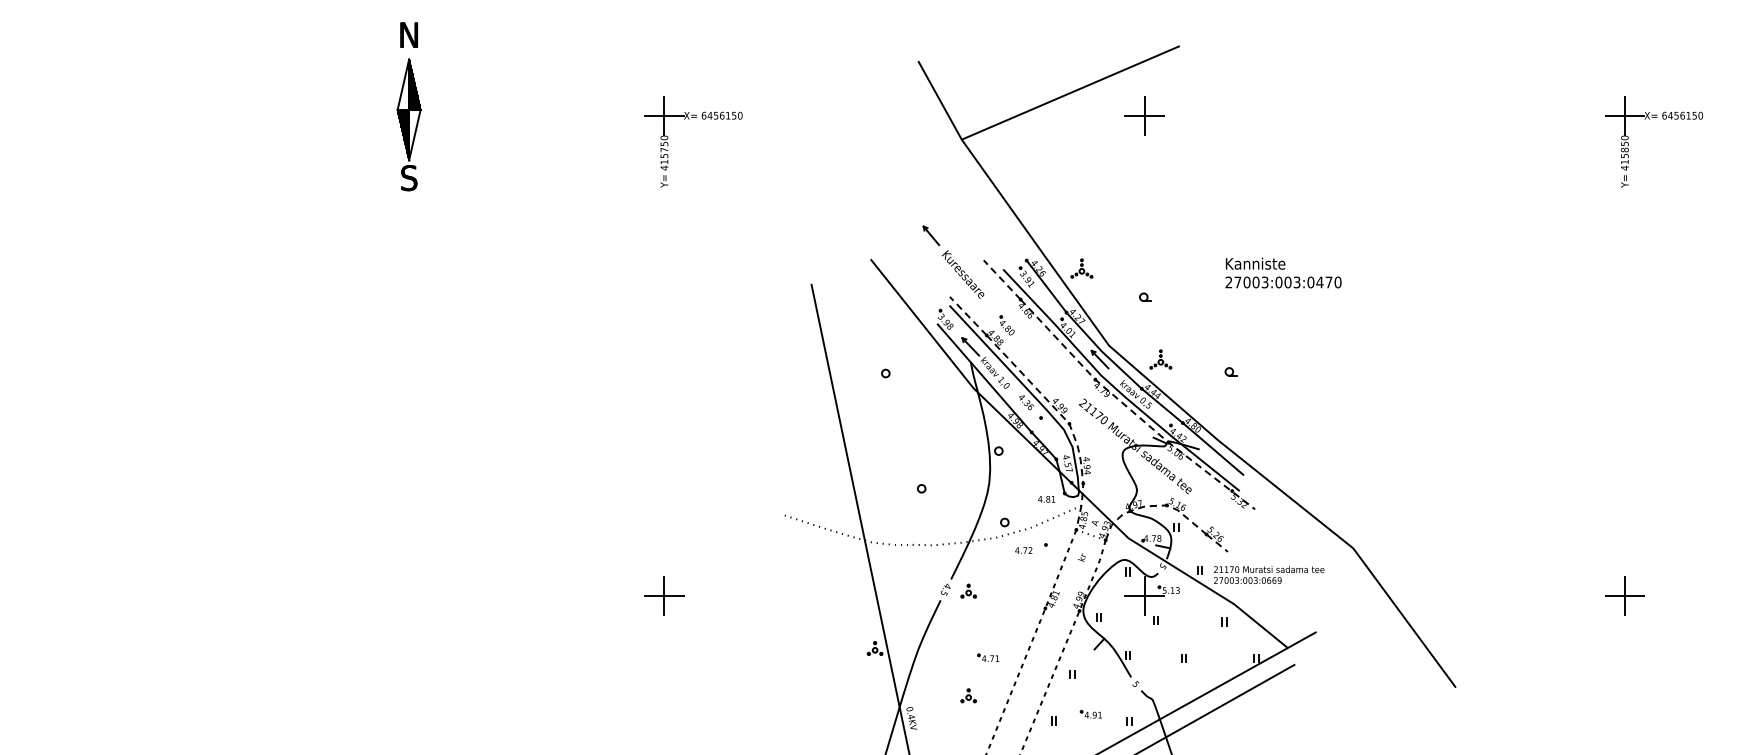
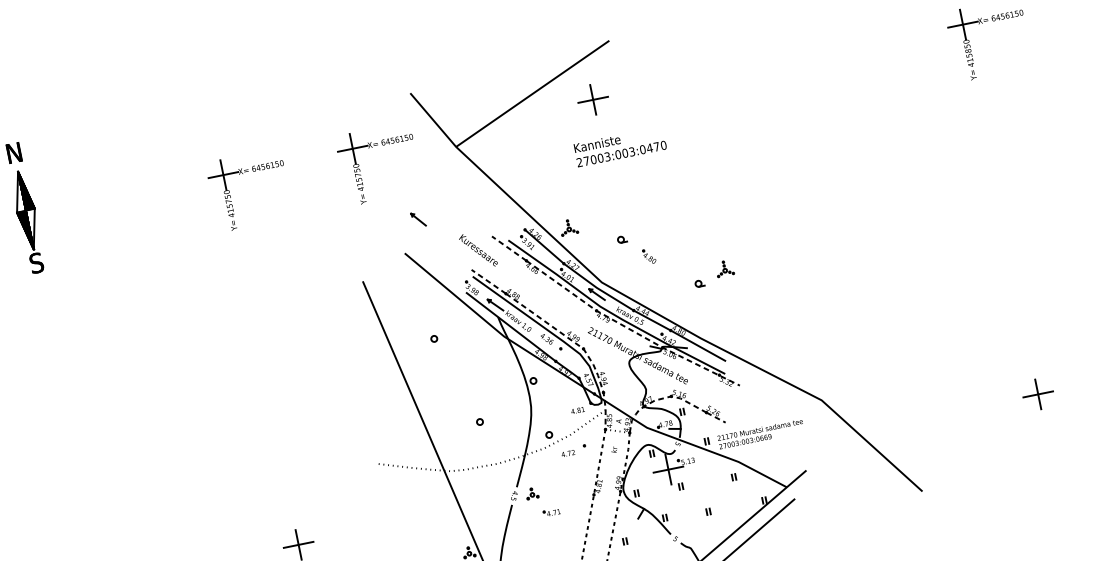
part: (857, 119) -> (372, 147), added
part: (931, 235) -> (418, 219), moved
text: (1283, 272) -> (620, 146), moved
part: (1006, 325) -> (649, 256), moved
part: (1160, 359) -> (724, 268), moved
part: (988, 657) -> (551, 512), moved

